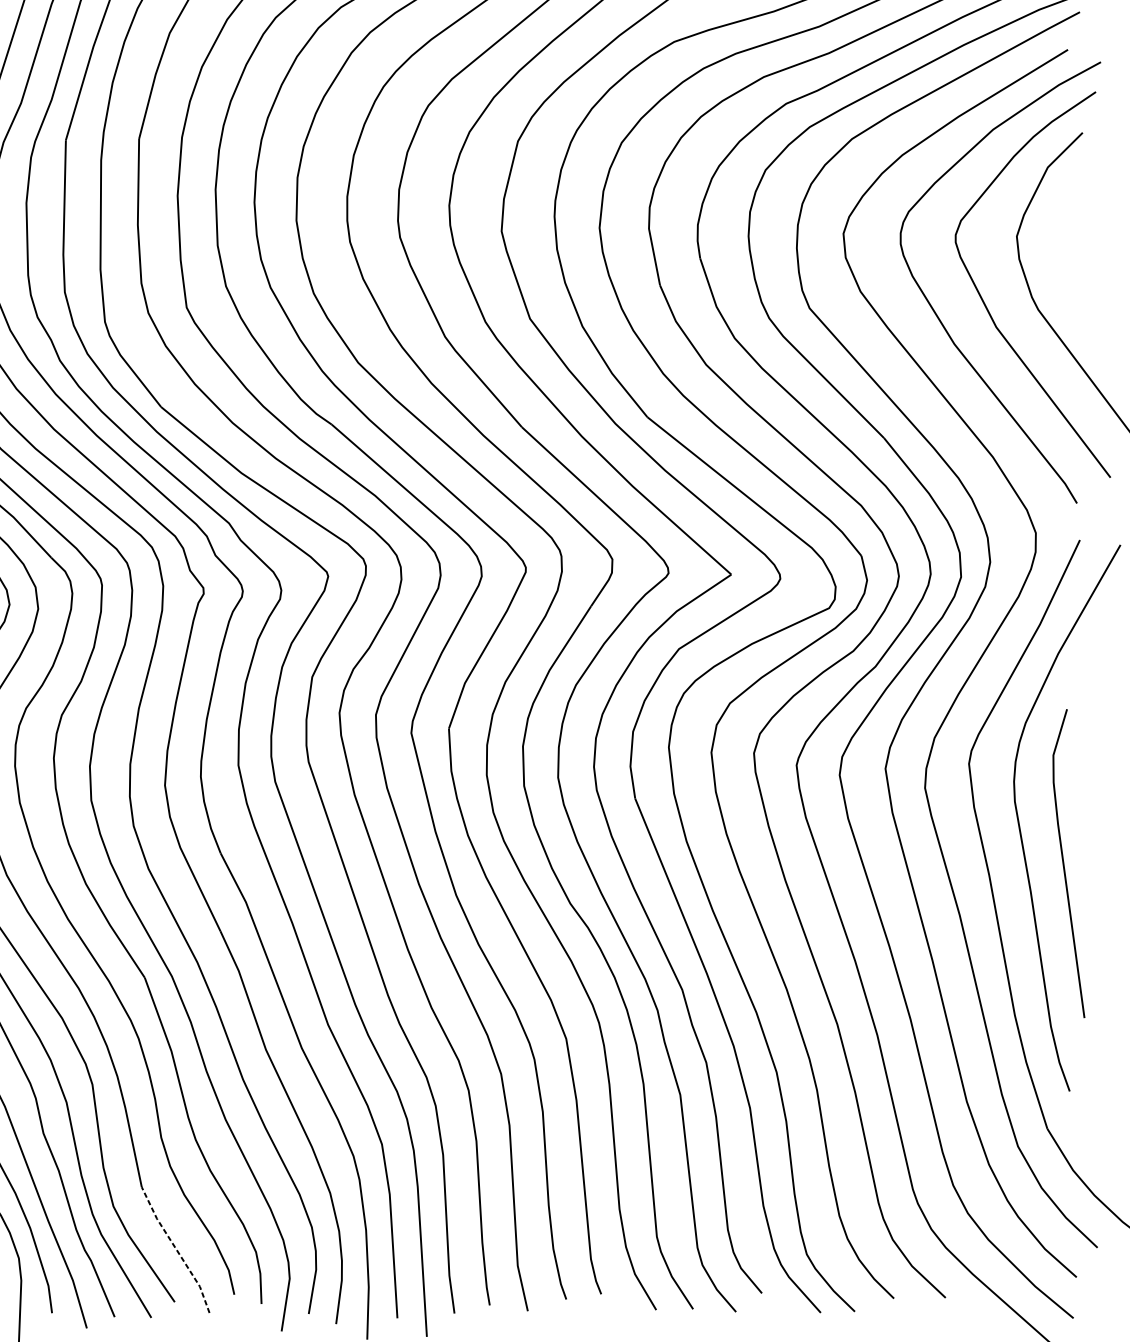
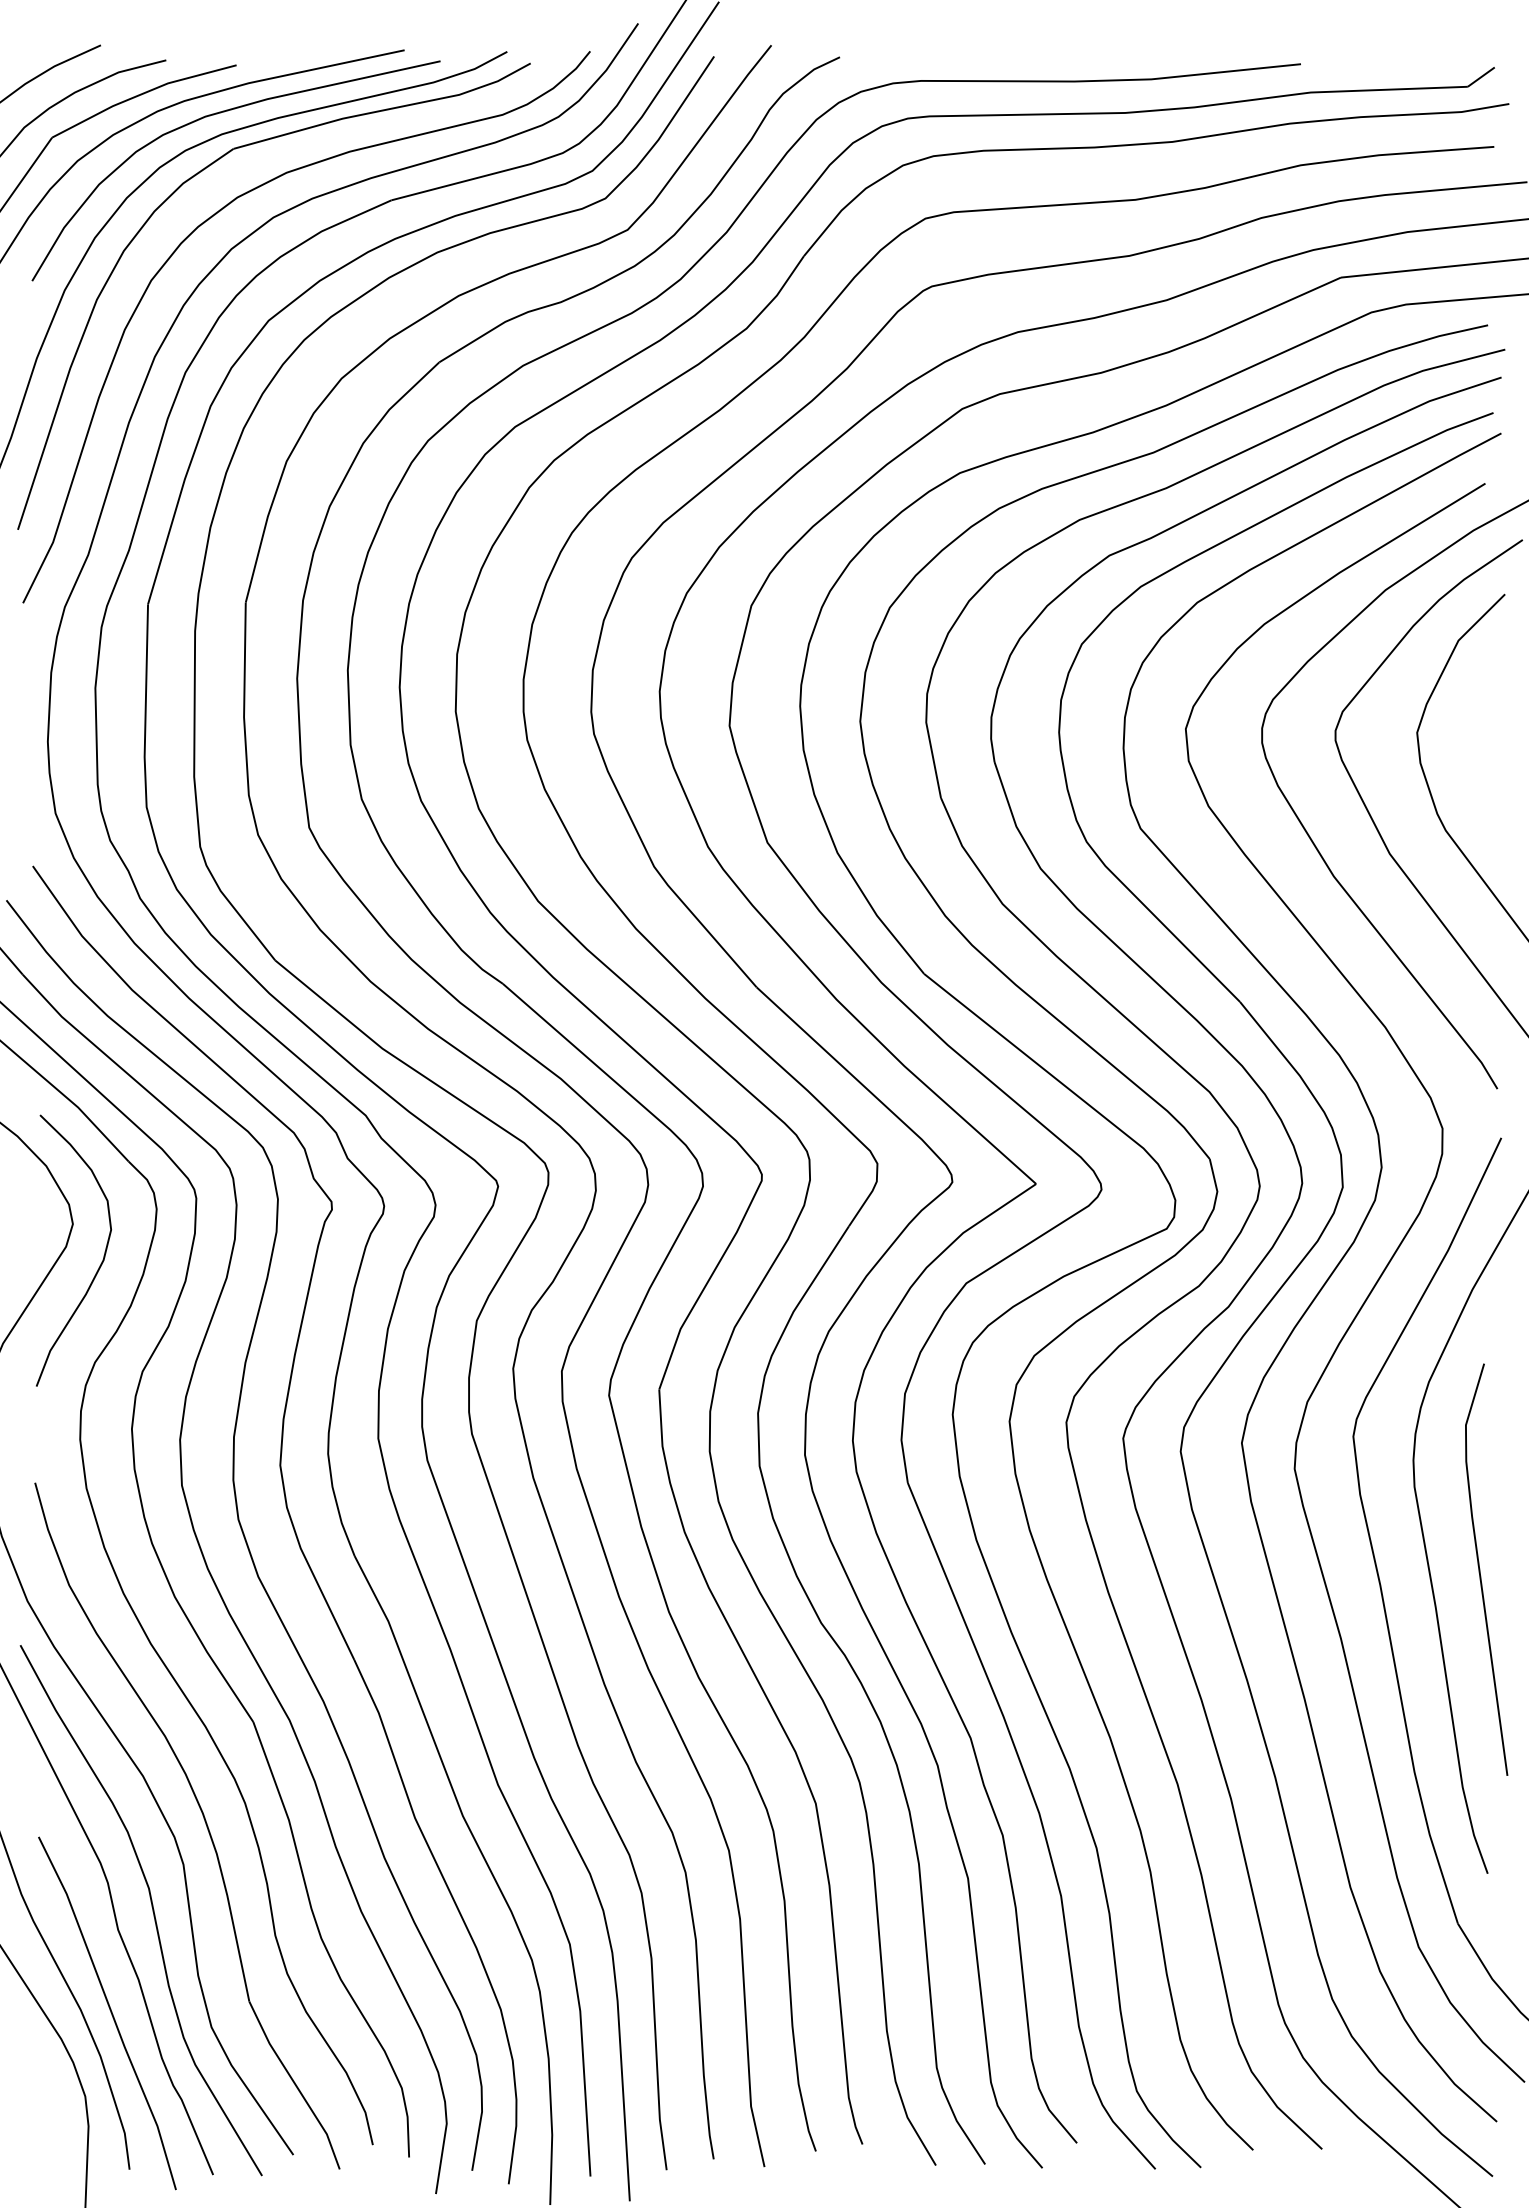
line: (176, 1249) -> (295, 2084), dashed -> solid

